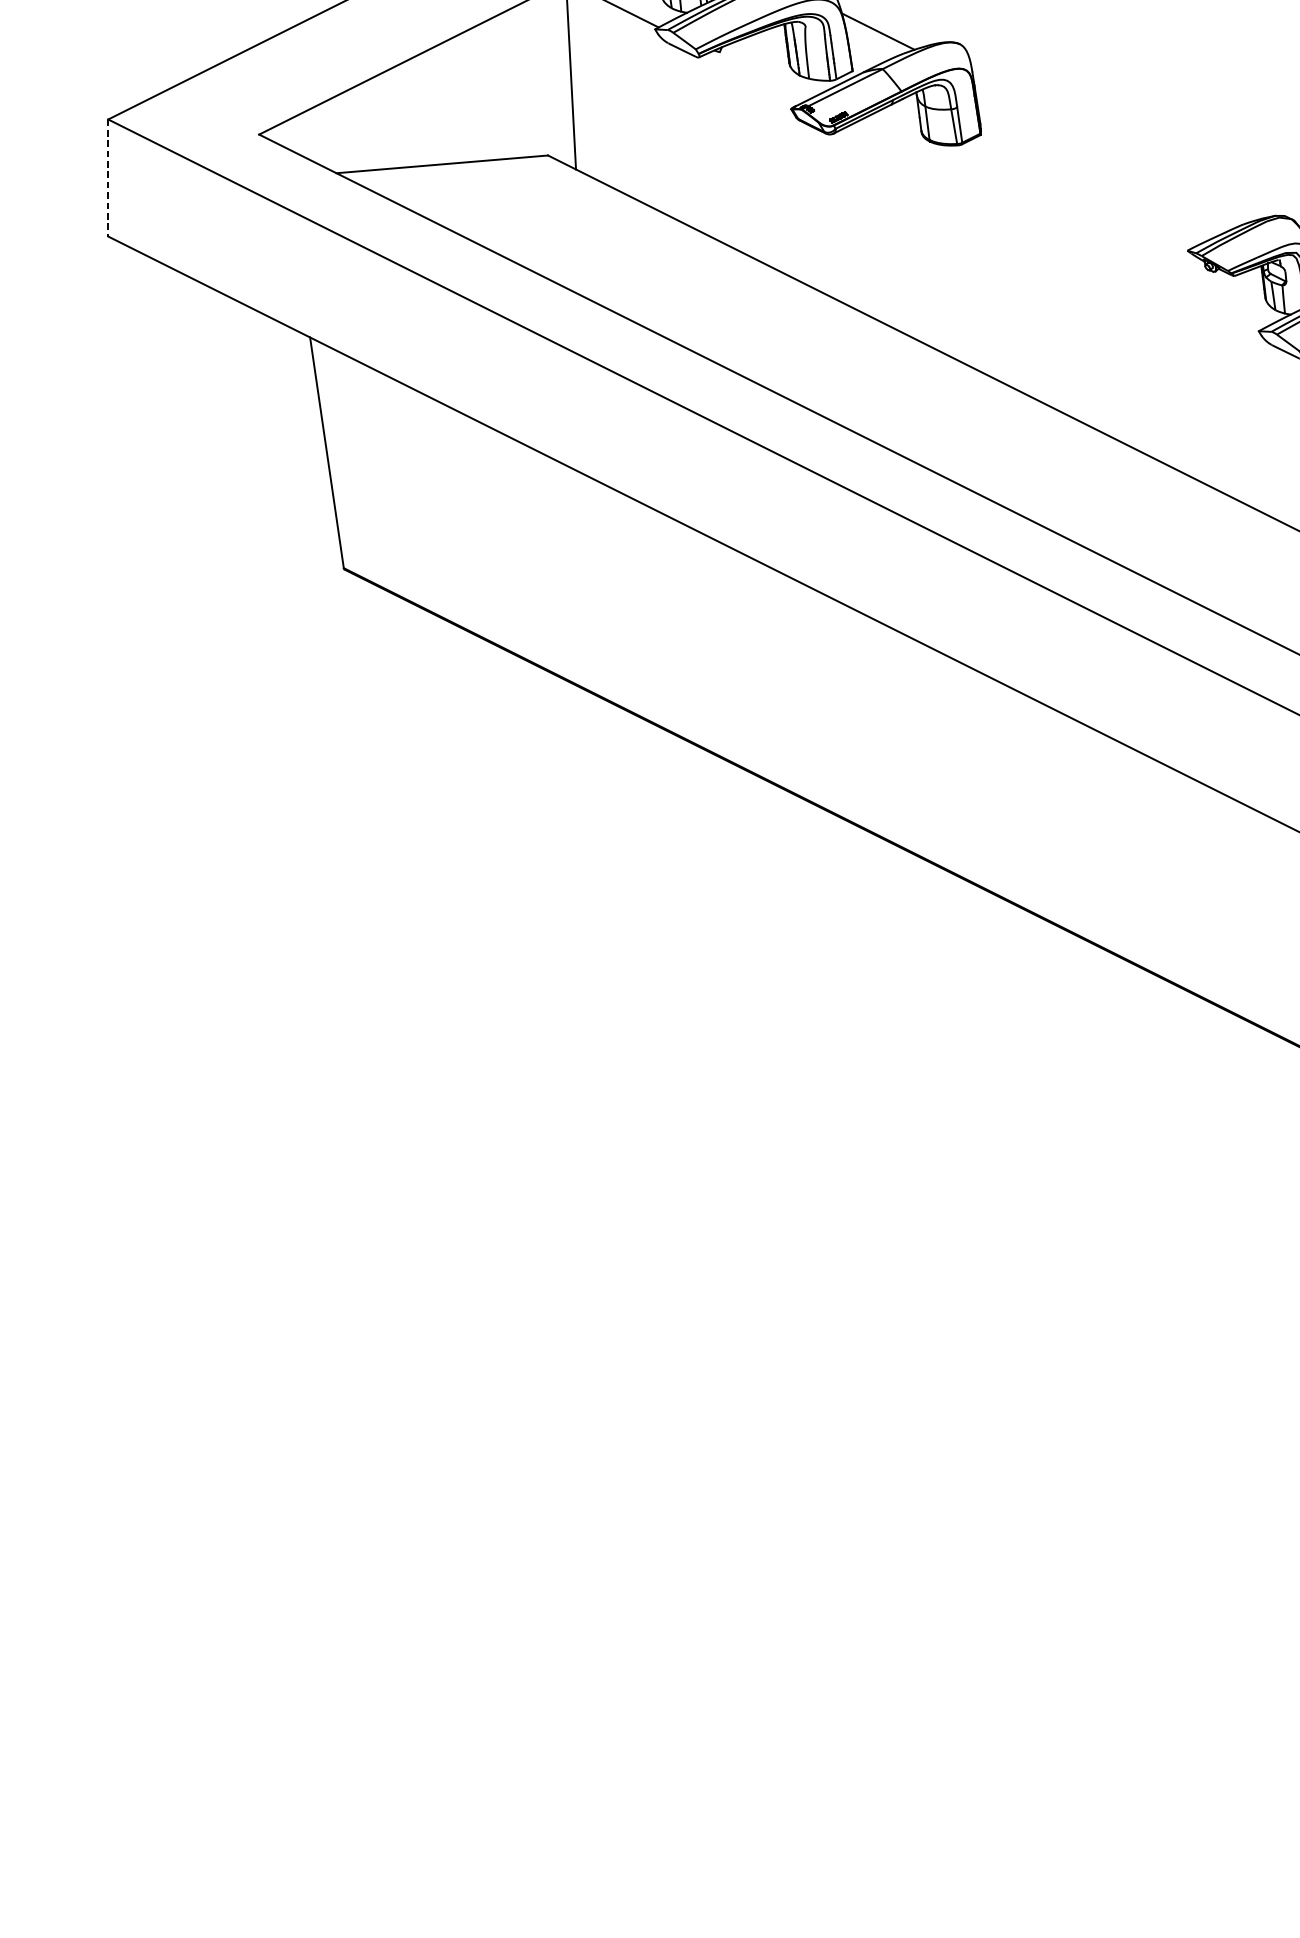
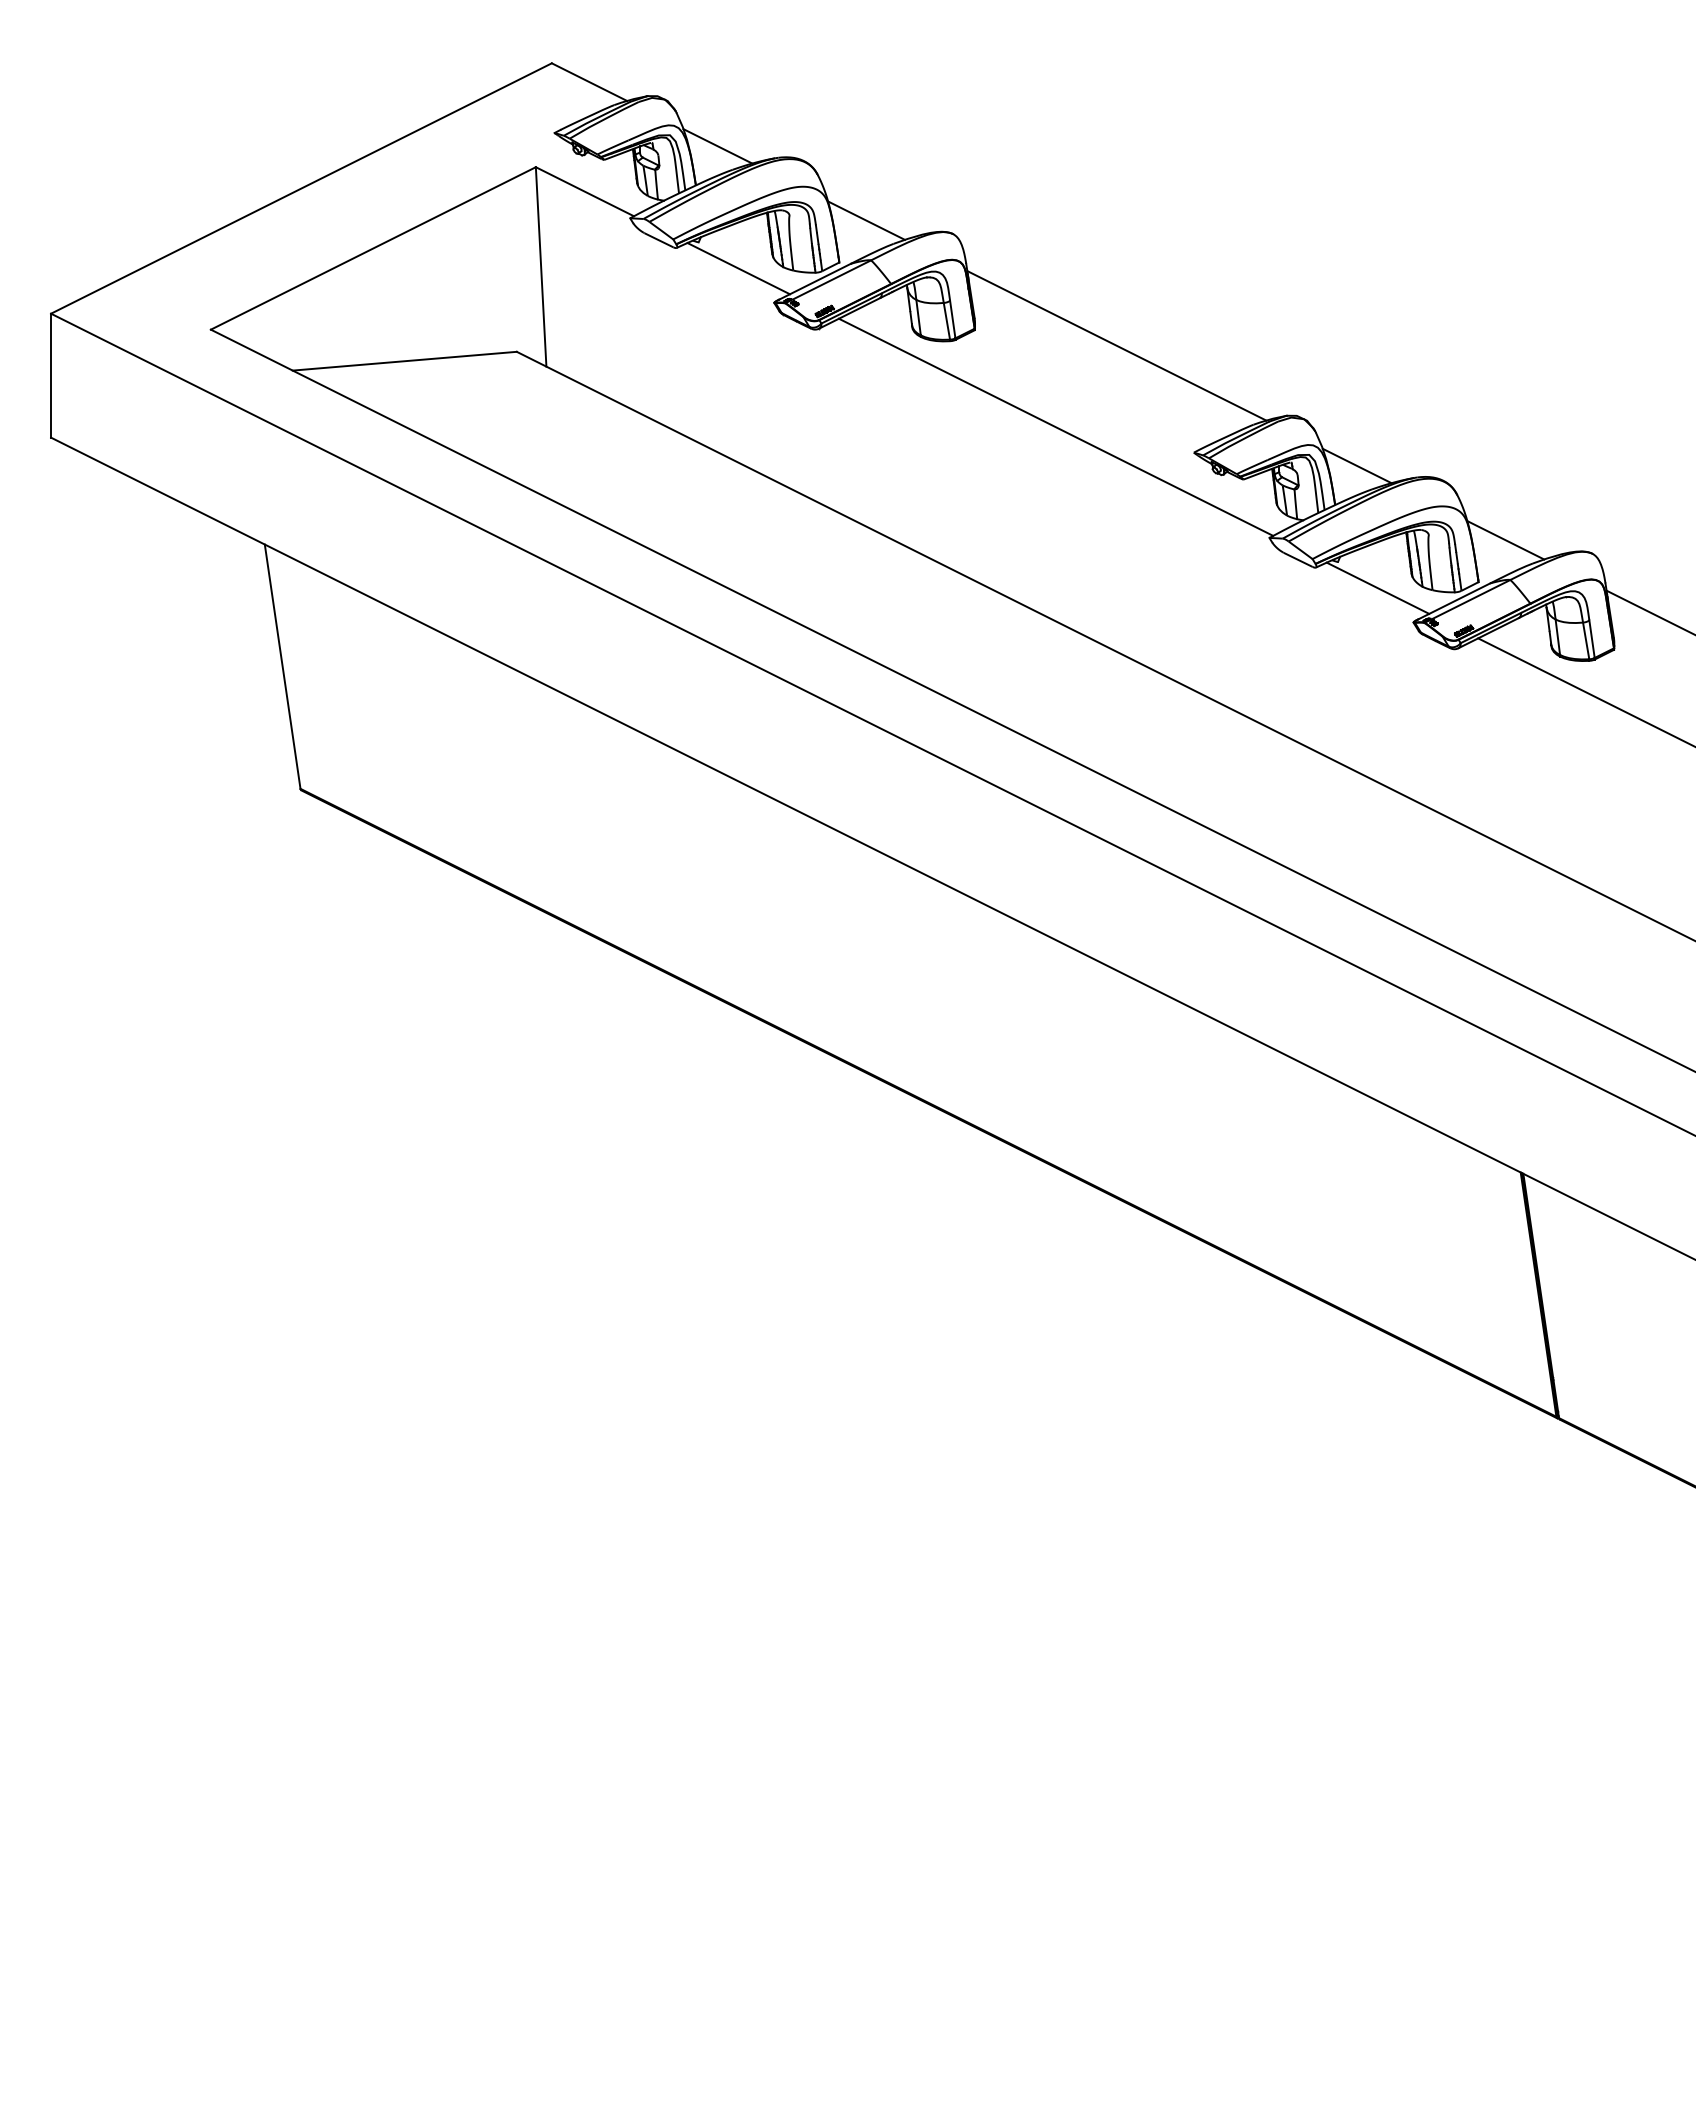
line: (757, 76) -> (738, 268), added
line: (1114, 149) -> (1116, 345), added
line: (108, 177) -> (51, 375), dashed -> solid
line: (1056, 226) -> (1055, 426), added

